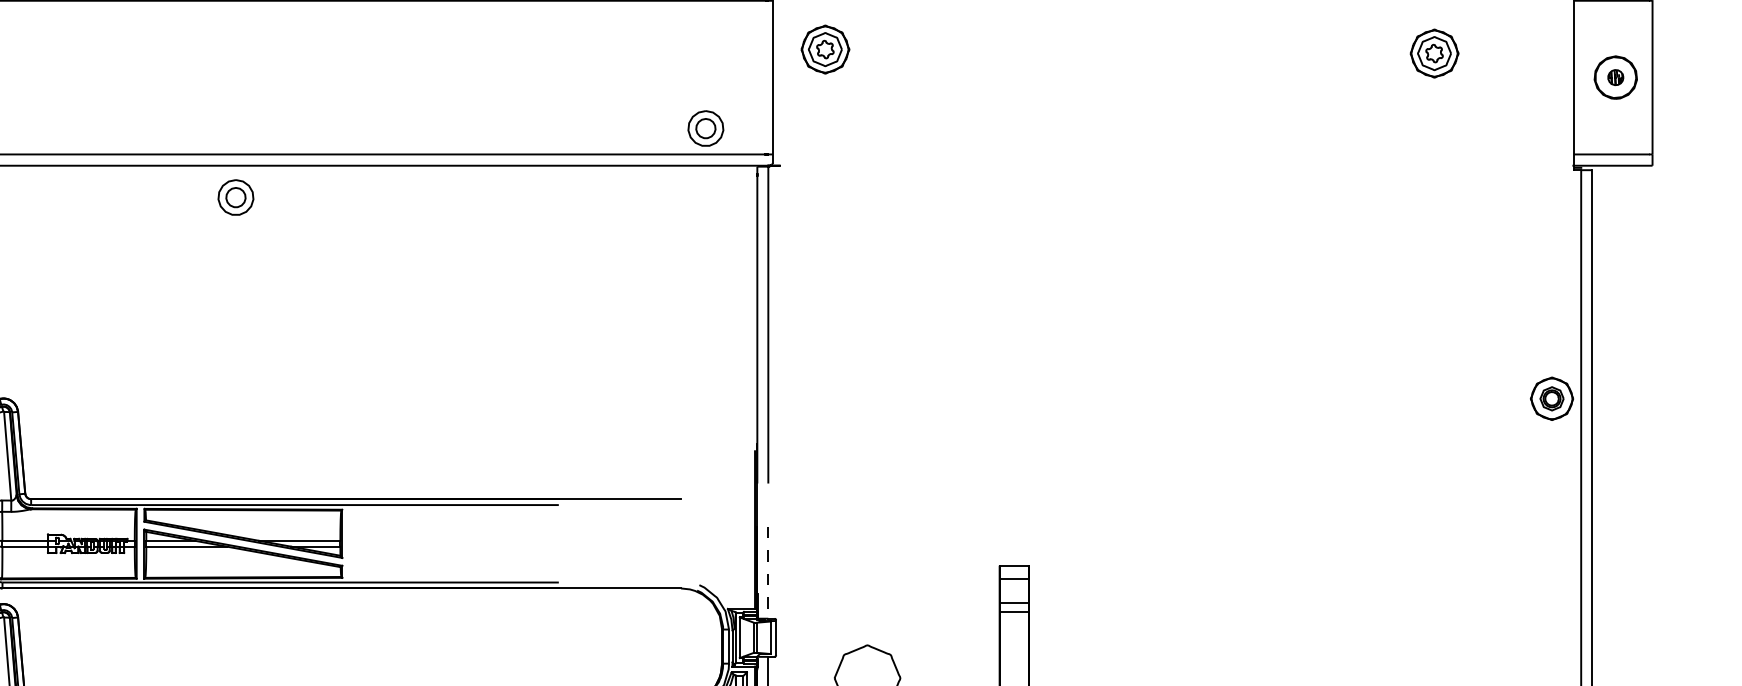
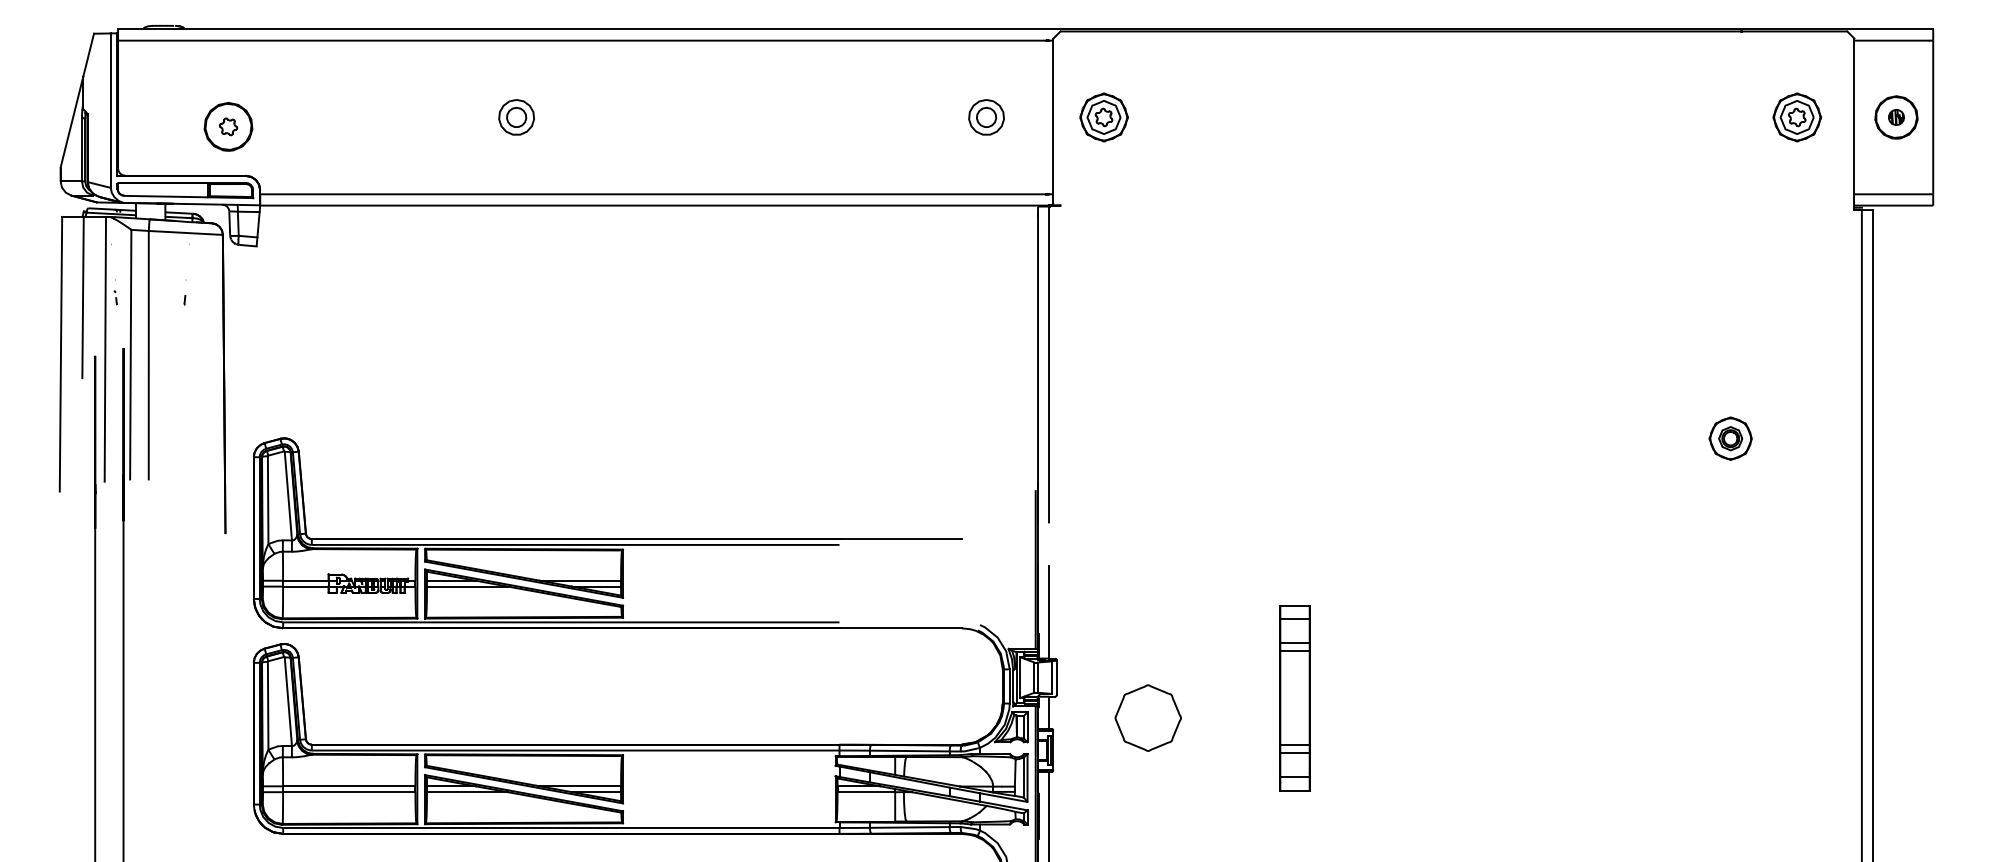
part: (824, 49) -> (1103, 117), moved
part: (1434, 53) -> (1797, 117), moved
part: (705, 128) -> (986, 117), moved
part: (235, 197) -> (516, 117), moved
part: (1551, 398) -> (1730, 438), moved
line: (768, 572) -> (1049, 612), dashed -> solid

